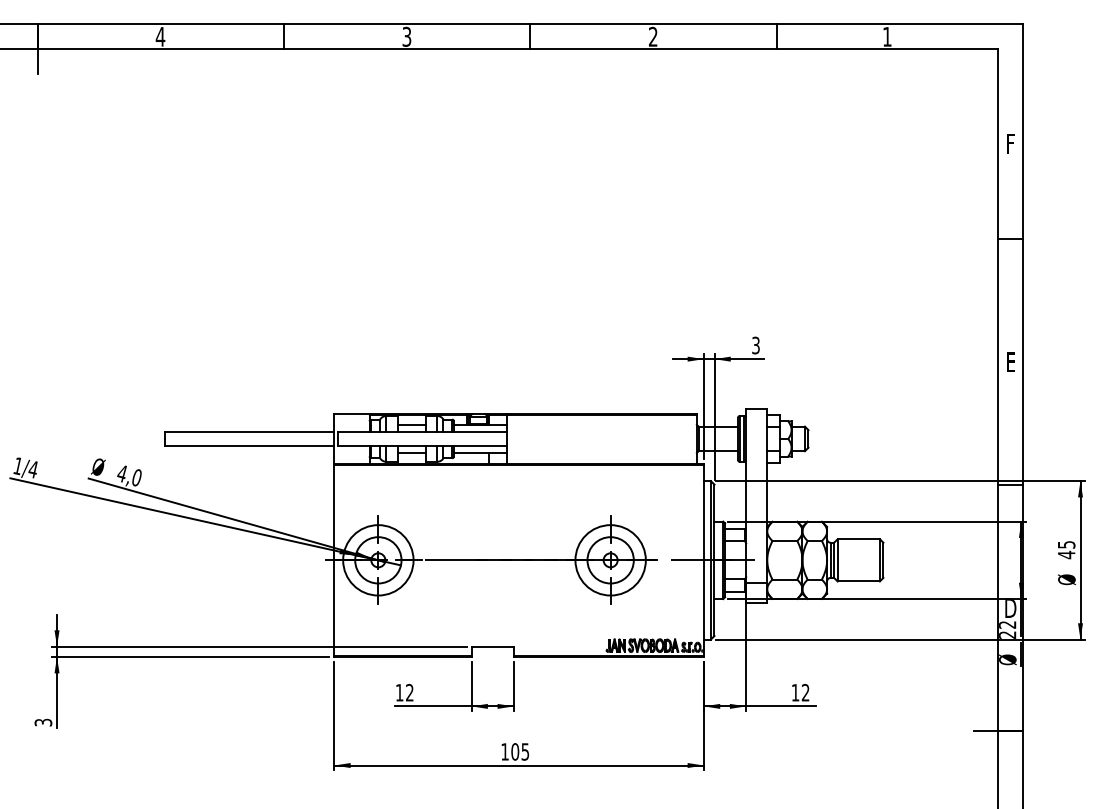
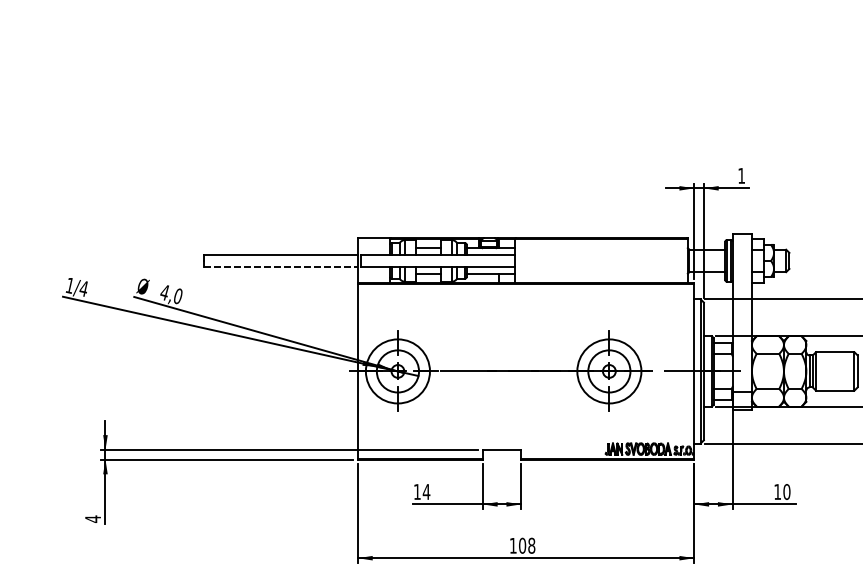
text: (755, 345) -> (741, 175), 3 -> 1
line: (250, 445) -> (281, 266), solid -> dashed
text: (409, 692) -> (426, 491), 12 -> 14
text: (805, 692) -> (786, 491), 12 -> 10
text: (43, 722) -> (93, 519), 3 -> 4
text: (525, 751) -> (531, 545), 105 -> 108

